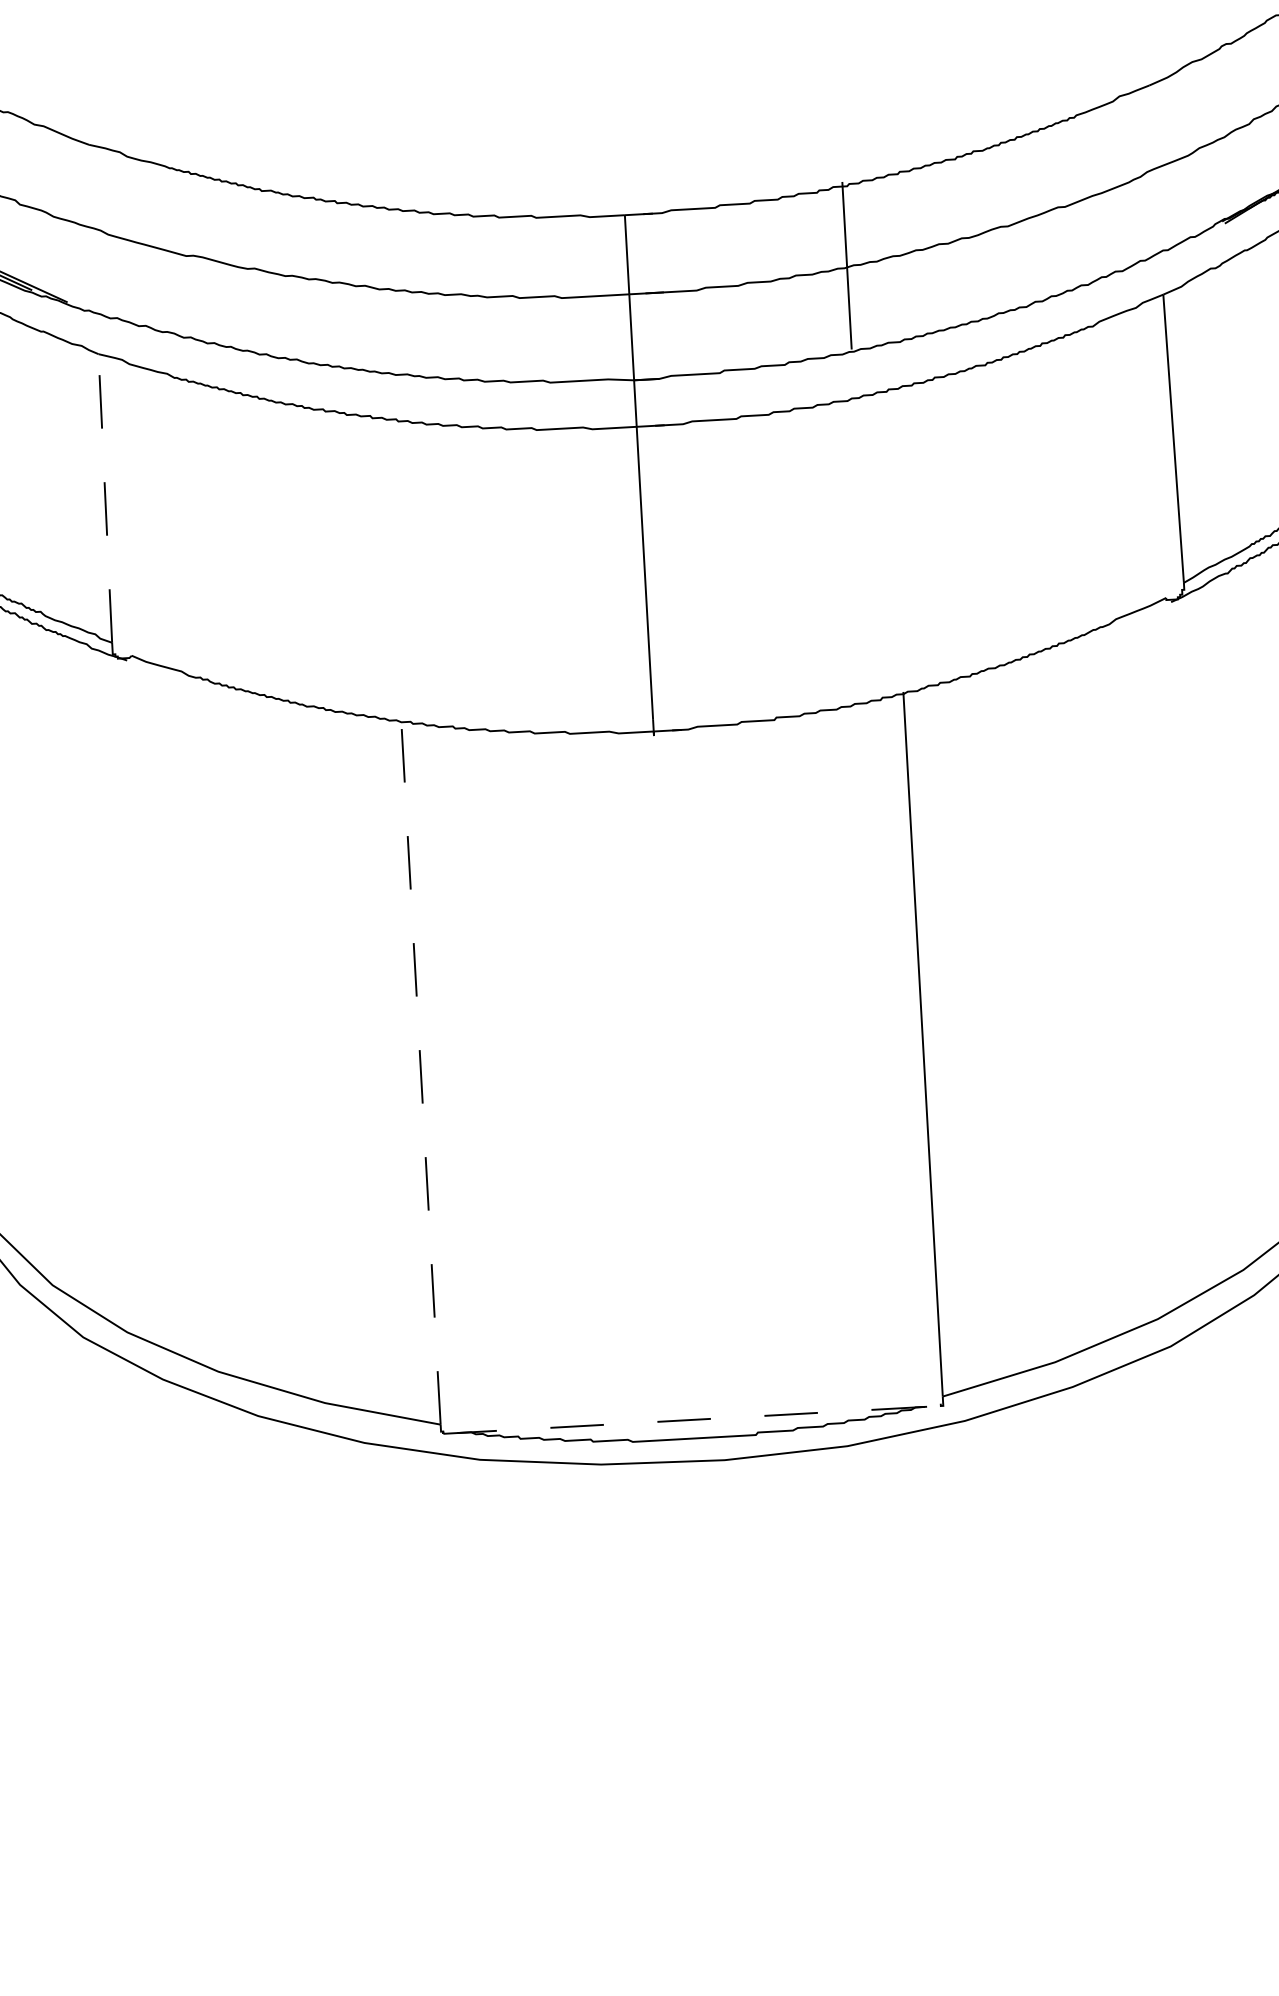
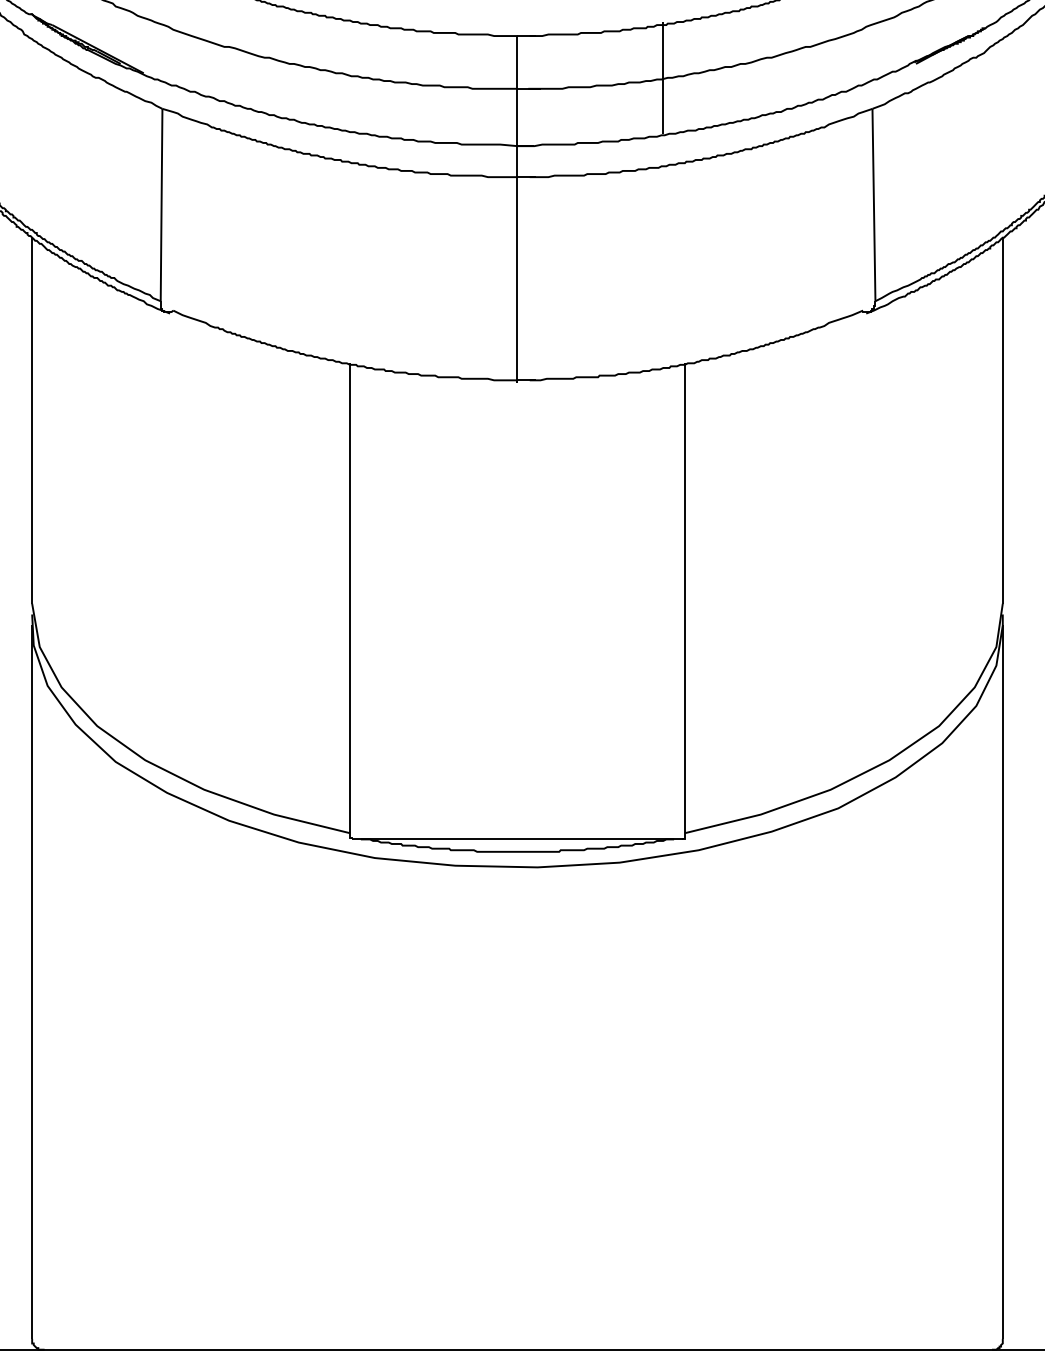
line: (105, 497) -> (161, 204), dashed -> solid
line: (421, 1072) -> (350, 598), dashed -> solid
line: (692, 1420) -> (517, 839), dashed -> solid

